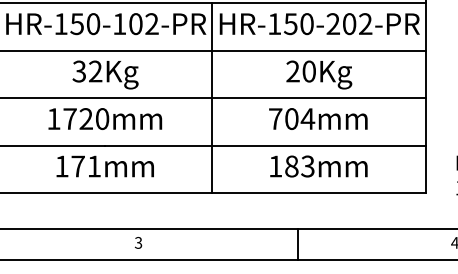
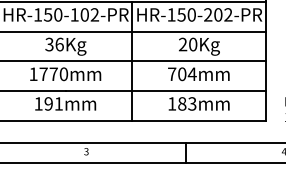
text: (95, 71) -> (59, 44), 32Kg -> 36Kg
text: (85, 117) -> (53, 73), 1720mm -> 1770mm
text: (77, 165) -> (48, 103), 171mm -> 191mm

